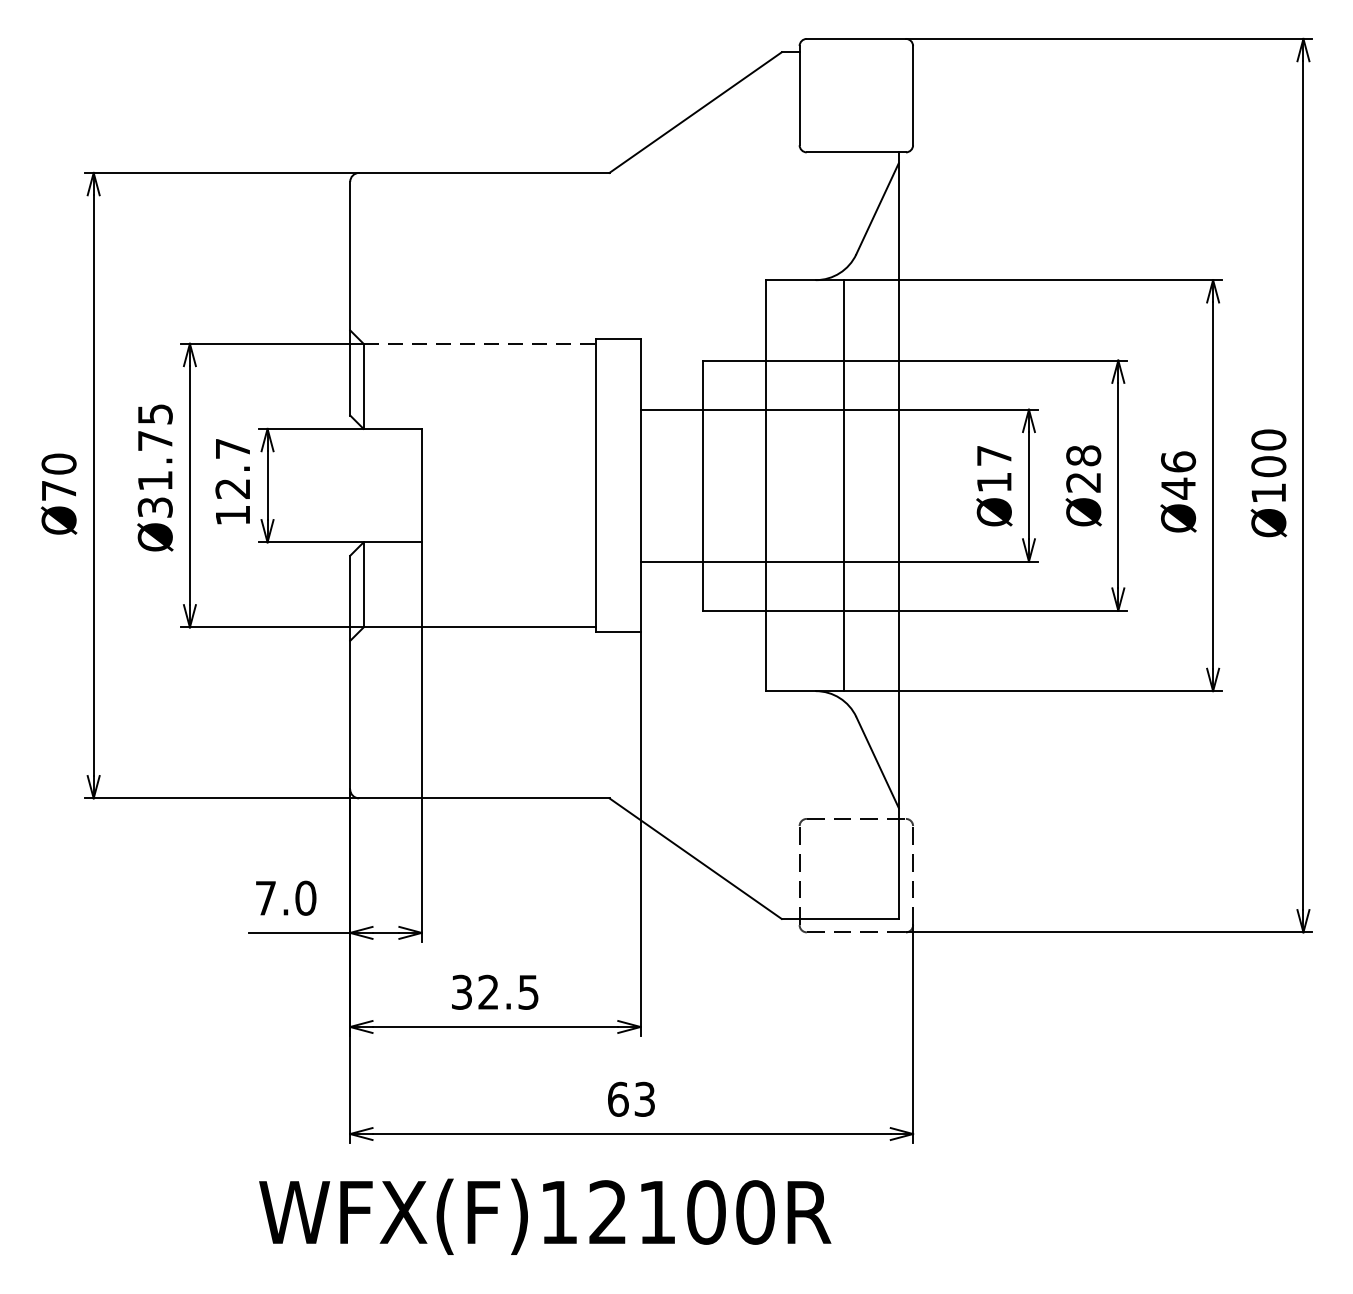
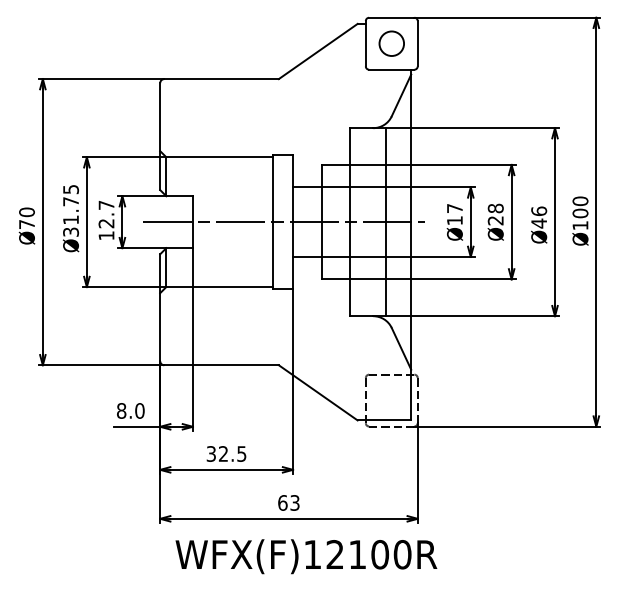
circle: (855, 95) -> (391, 43), added
line: (479, 344) -> (219, 157), dashed -> solid
line: (619, 486) -> (283, 222), added
text: (265, 897) -> (121, 410), 7.0 -> 8.0
text: (545, 1216) -> (306, 556), moved

